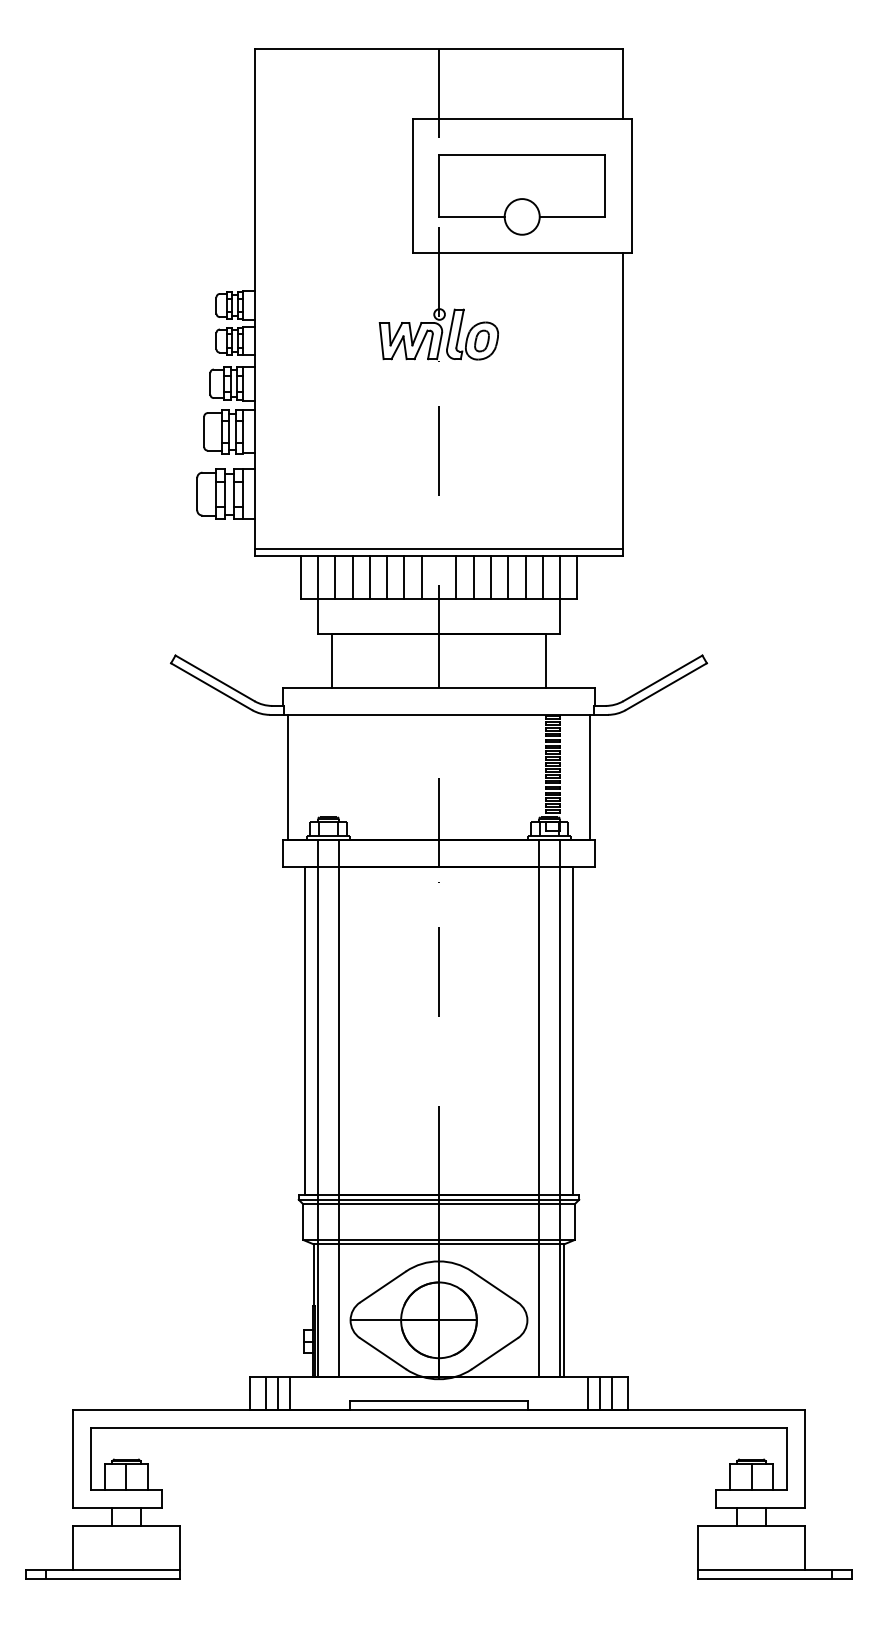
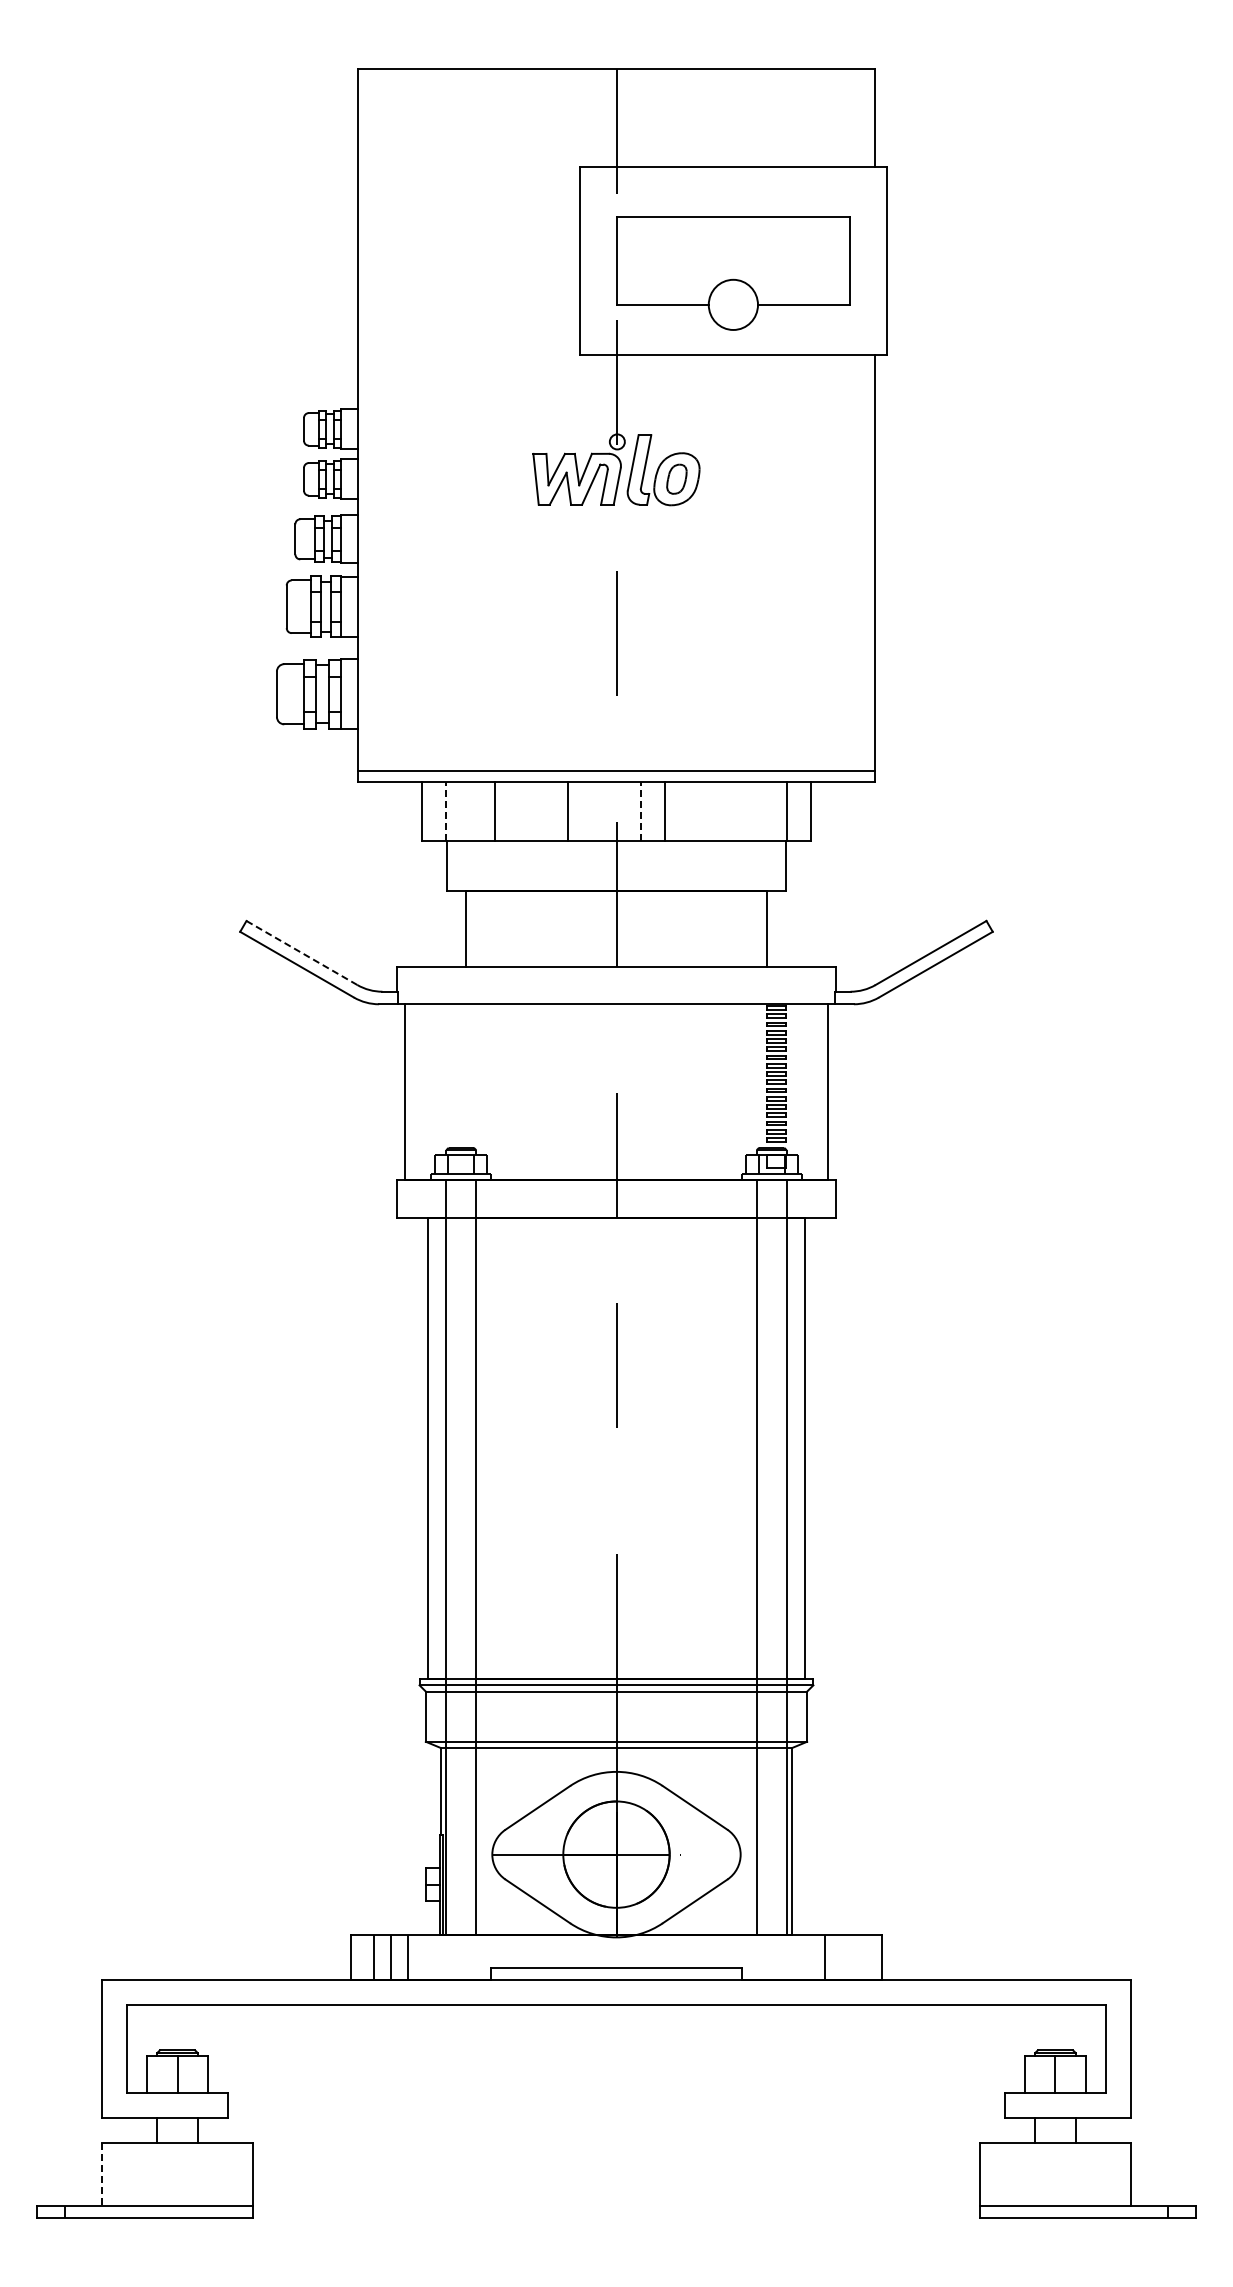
line: (317, 577) -> (446, 811), solid -> dashed
line: (335, 577) -> (470, 811), removed
line: (369, 577) -> (519, 811), removed
line: (387, 577) -> (543, 811), removed
line: (421, 577) -> (592, 811), removed
line: (456, 577) -> (640, 811), solid -> dashed
line: (490, 577) -> (689, 811), removed
line: (508, 577) -> (713, 811), removed
line: (525, 577) -> (737, 811), removed
line: (542, 577) -> (762, 811), removed
line: (215, 678) -> (302, 953), solid -> dashed
line: (599, 1393) -> (842, 1957), removed
line: (612, 1393) -> (859, 1957), removed
line: (73, 1548) -> (102, 2174), solid -> dashed

